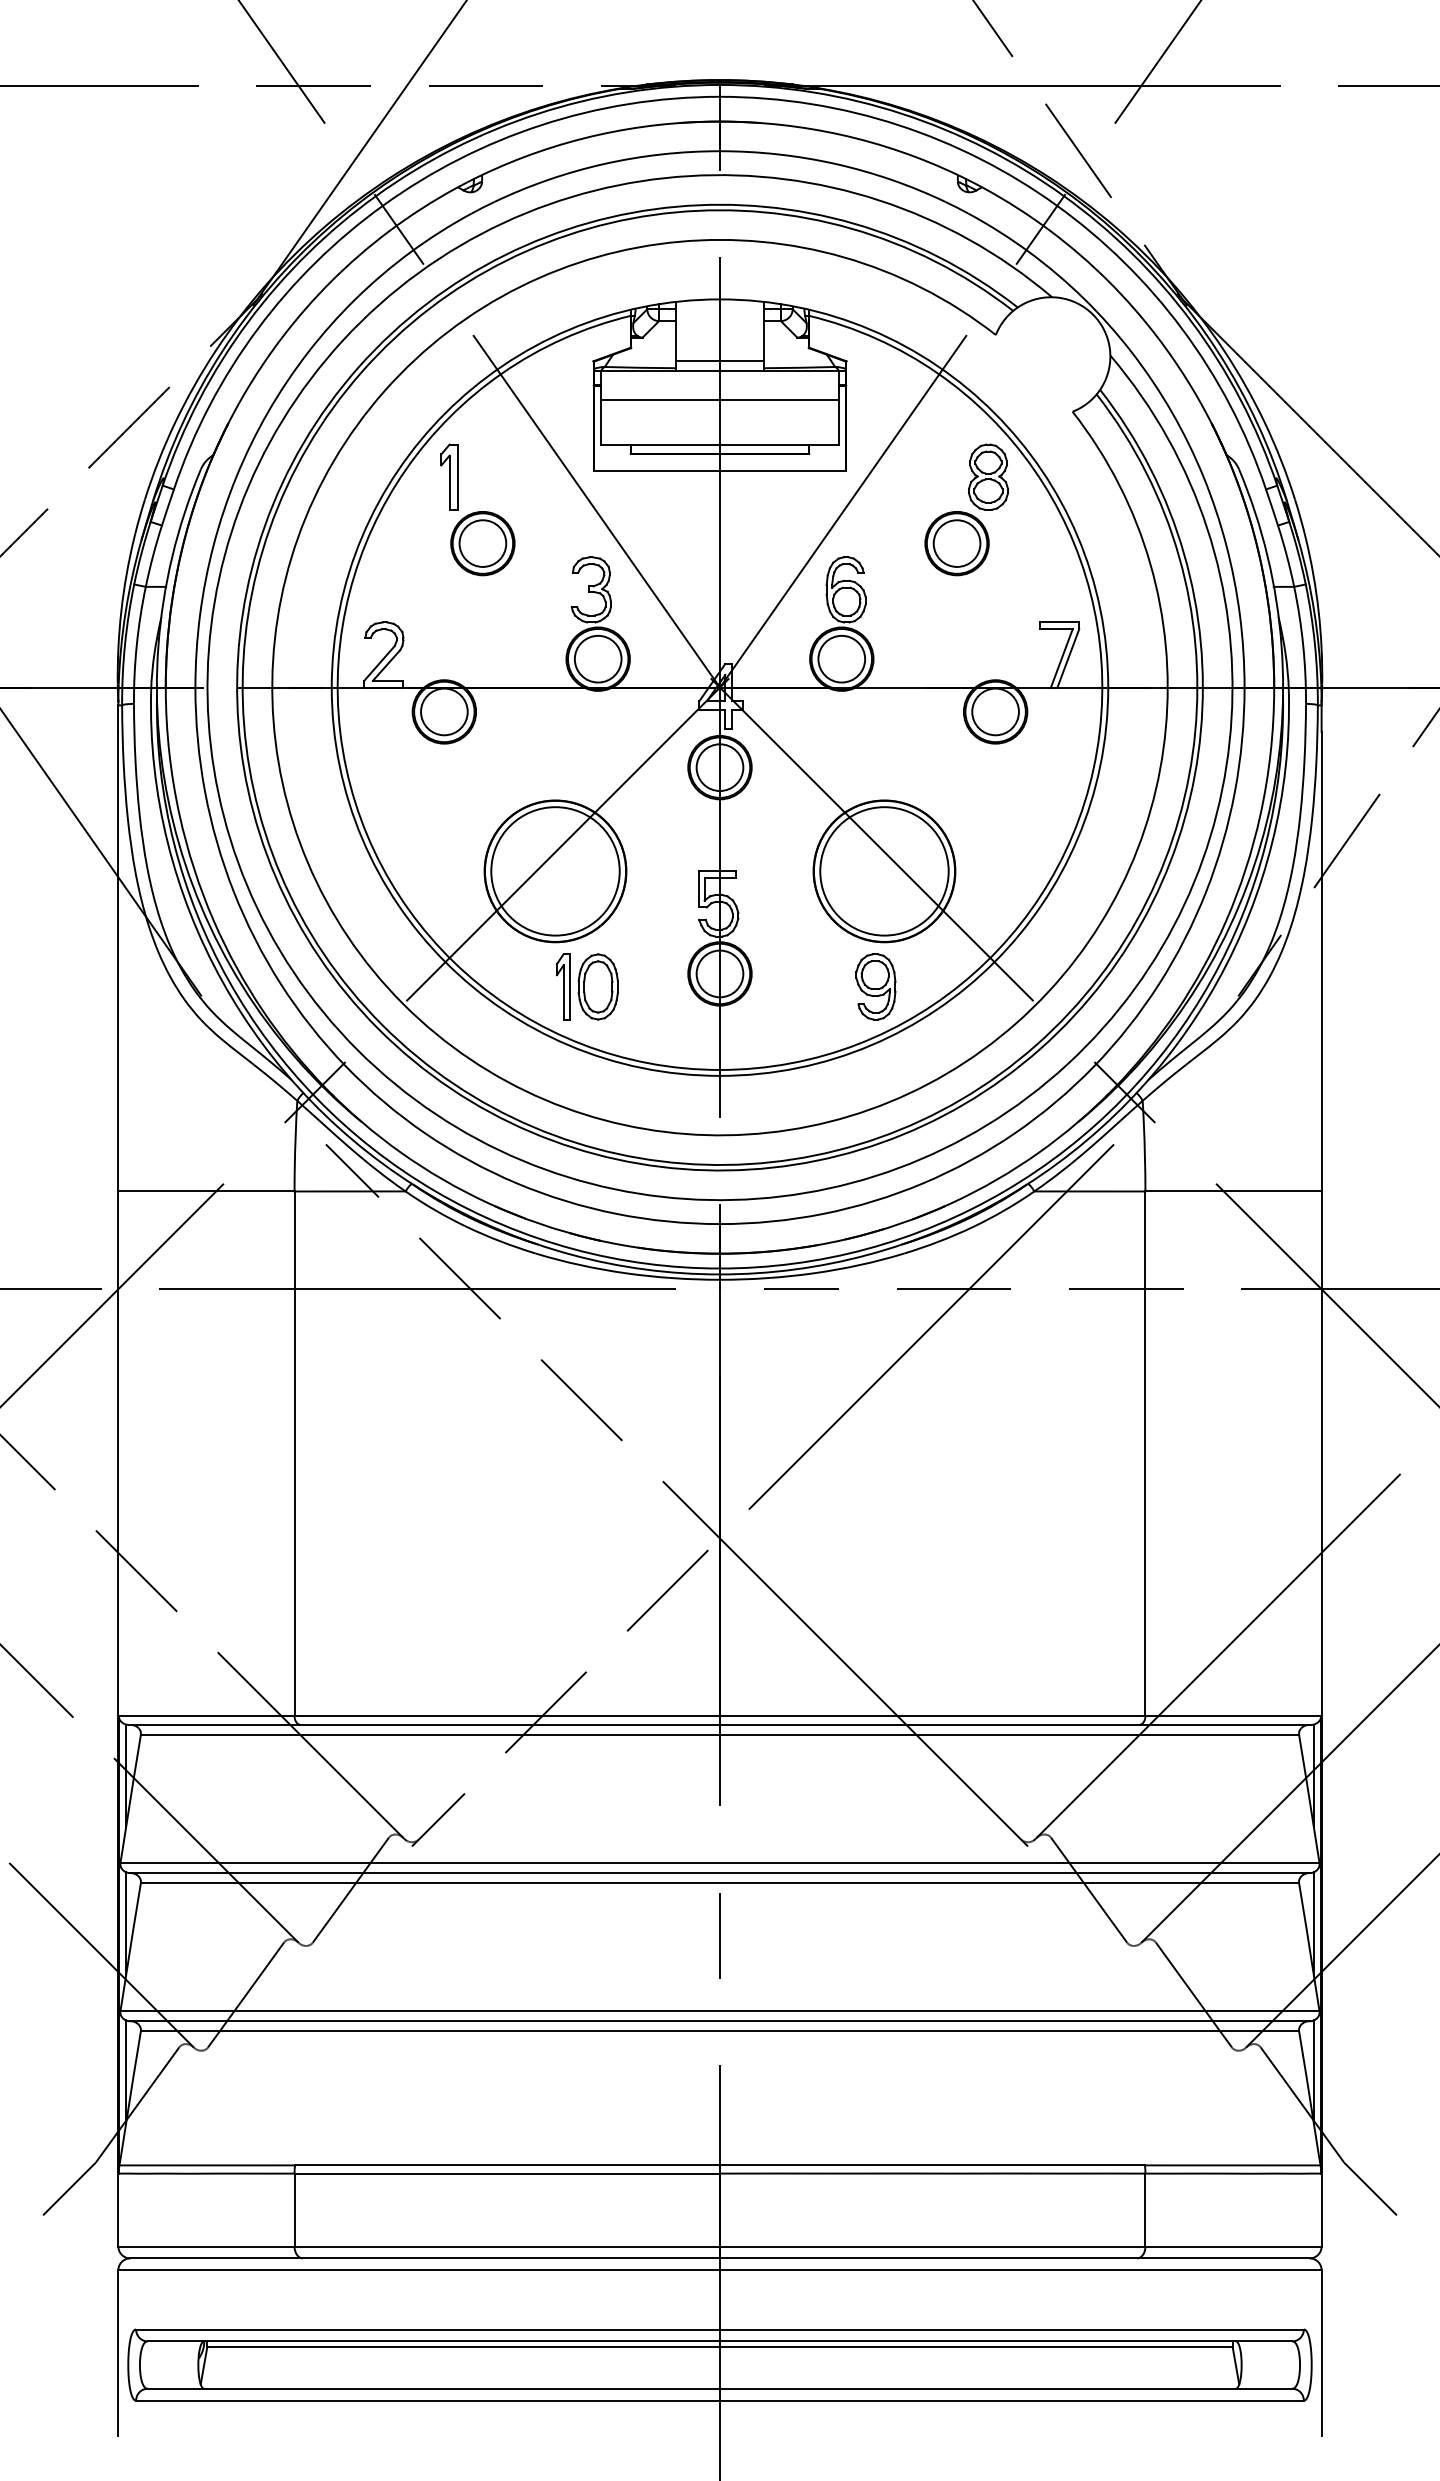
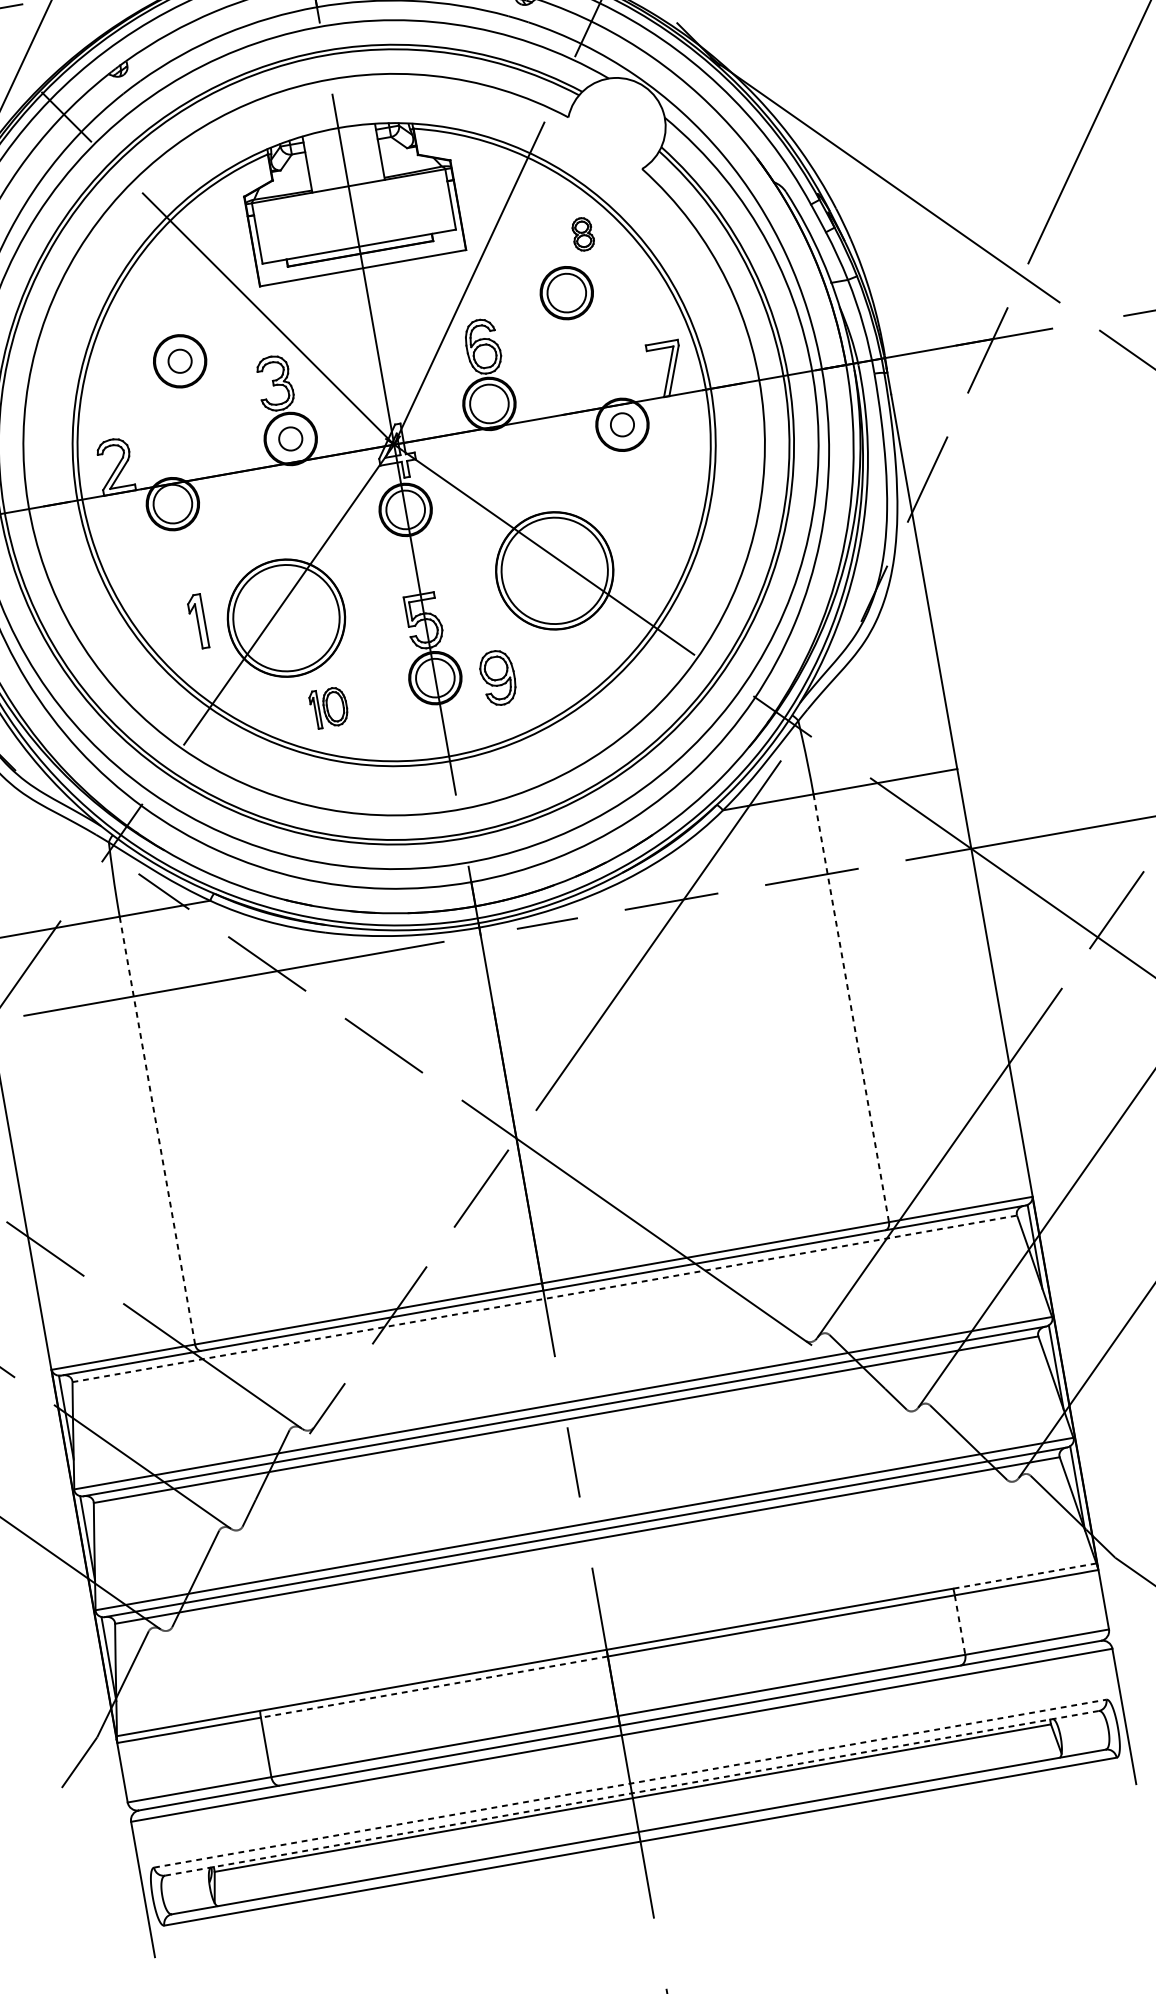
line: (719, 361) -> (346, 178), removed
line: (719, 400) -> (352, 210), removed
part: (449, 476) -> (197, 621), moved
part: (988, 476) -> (582, 233), size x0.6
circle: (482, 543) -> (179, 361), size x0.6
circle: (597, 658) -> (290, 438), size x0.6
circle: (995, 711) -> (622, 424), size x0.6
part: (587, 986) -> (329, 707), size x0.7
part: (875, 986) -> (497, 677), moved
line: (294, 1453) -> (157, 1130), solid -> dashed
line: (1145, 1454) -> (851, 1008), solid -> dashed
line: (720, 1735) -> (545, 1299), solid -> dashed
line: (1232, 2165) -> (1024, 1576), solid -> dashed
line: (507, 2173) -> (434, 1686), solid -> dashed
line: (1145, 2210) -> (960, 1625), solid -> dashed
line: (719, 2329) -> (629, 1783), solid -> dashed
line: (720, 2341) -> (632, 1793), solid -> dashed

